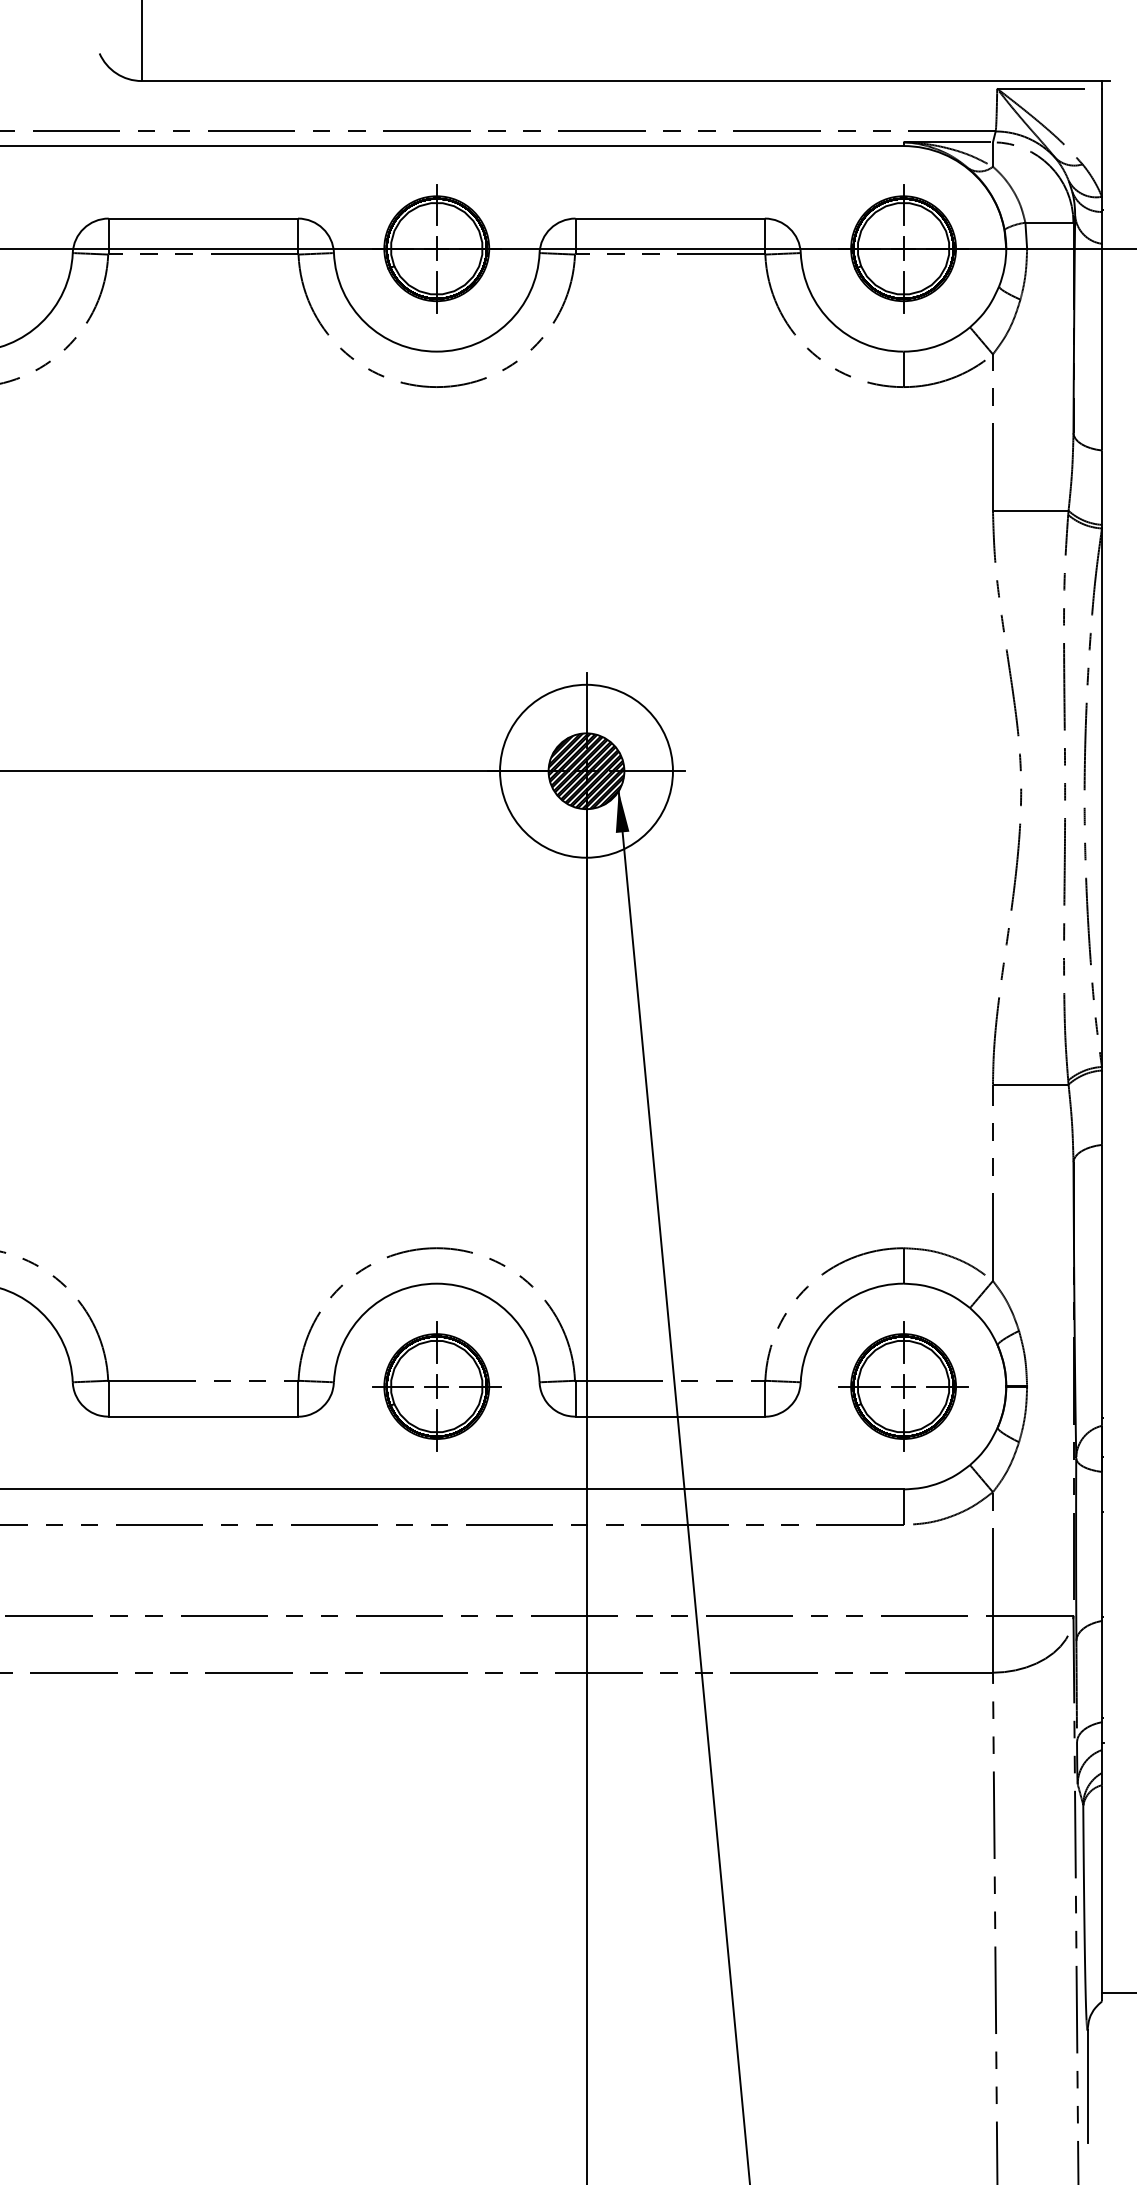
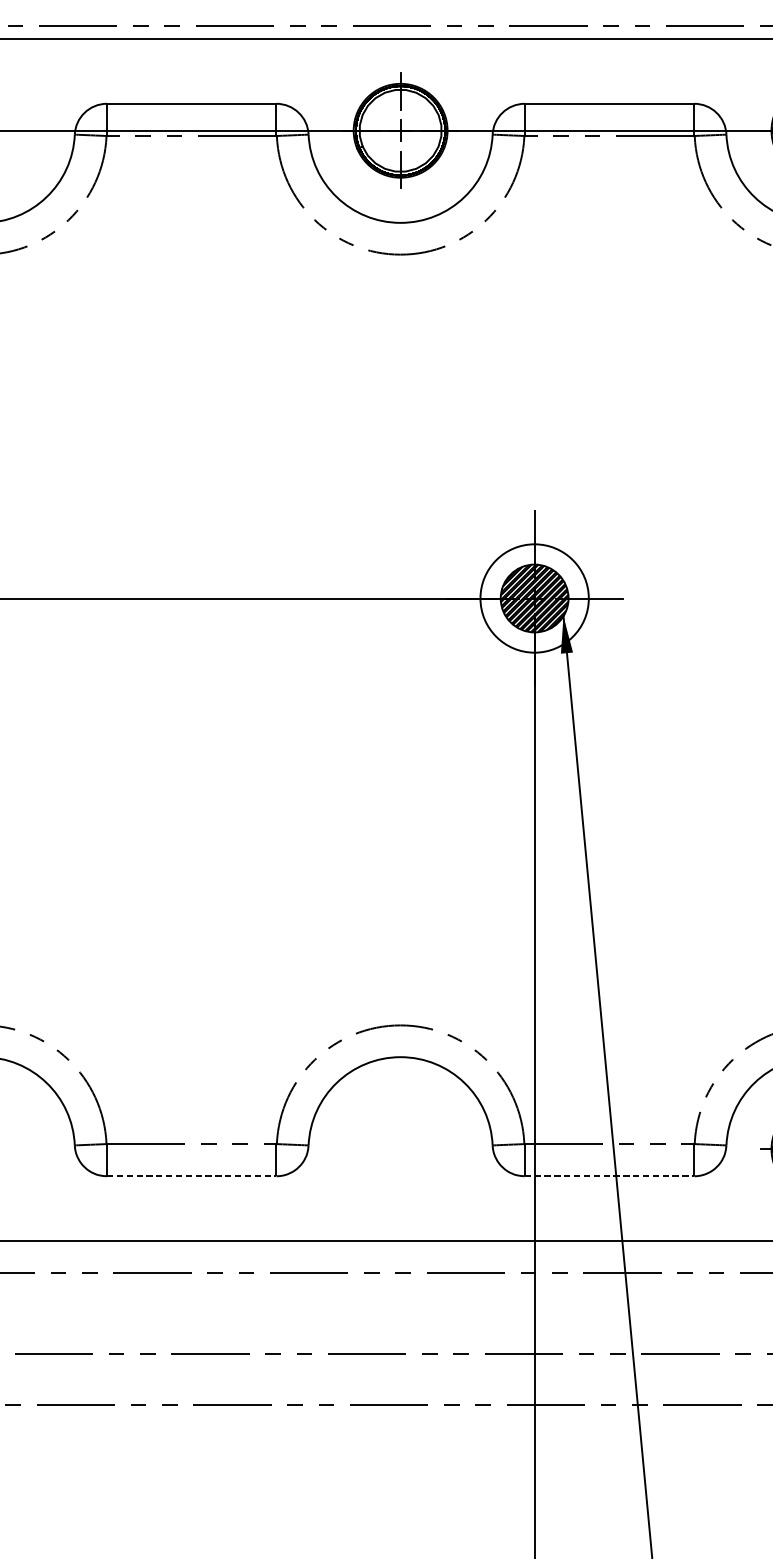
circle: (586, 770) -> (534, 597), size x0.7
part: (436, 1386) -> (400, 1149), removed
line: (203, 1416) -> (191, 1176), solid -> dashed
line: (670, 1416) -> (609, 1176), solid -> dashed

